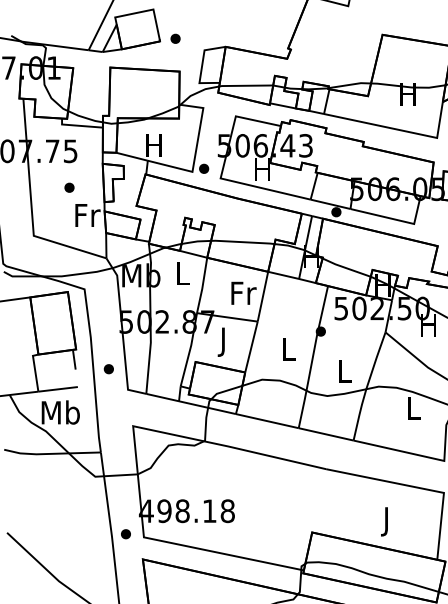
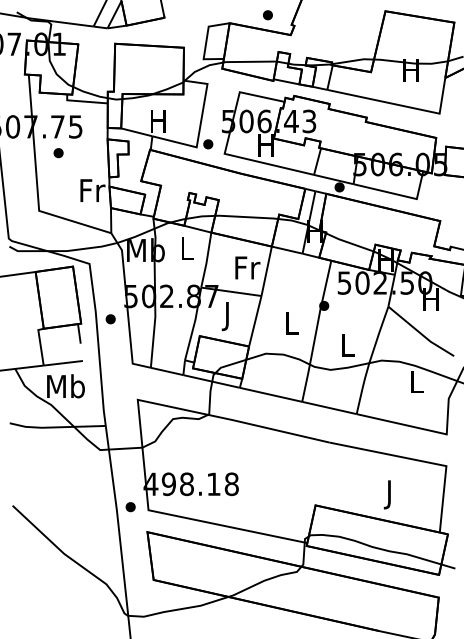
part: (175, 39) -> (267, 15), moved
part: (69, 188) -> (58, 153), moved
part: (108, 369) -> (110, 319), moved

